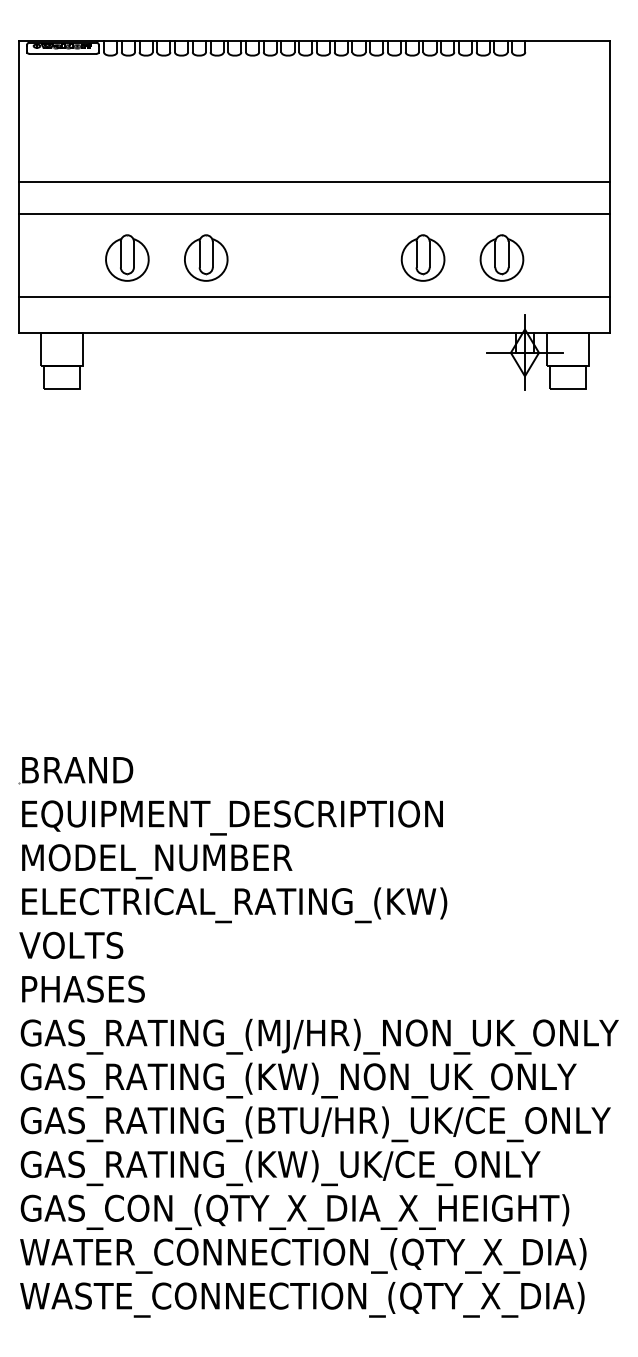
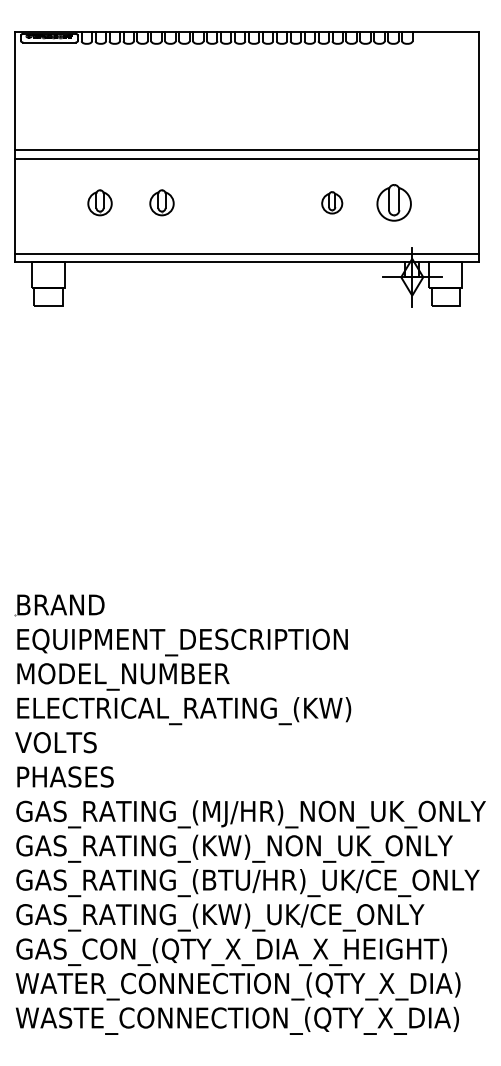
line: (314, 182) -> (246, 159), moved
line: (314, 214) -> (246, 150), moved
part: (127, 257) -> (100, 202), size x0.7
part: (206, 257) -> (162, 202), size x0.7
part: (422, 257) -> (331, 202), size x0.6
line: (314, 297) -> (246, 254), moved

